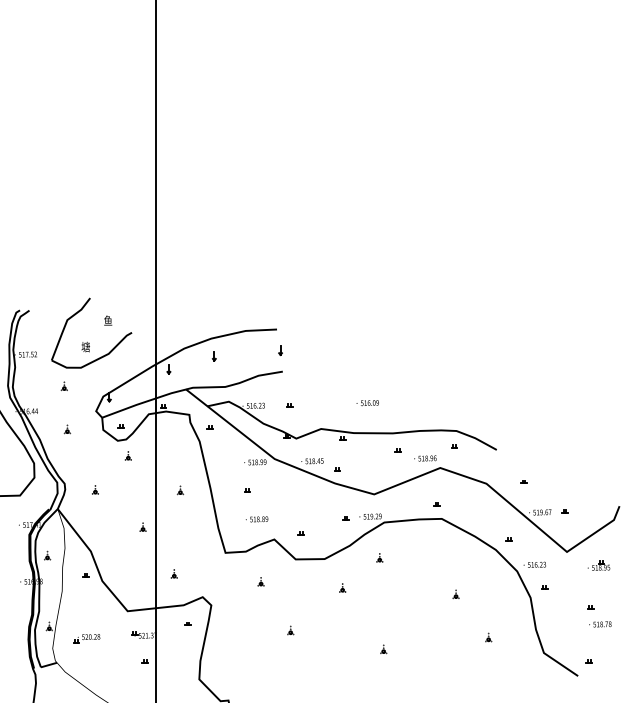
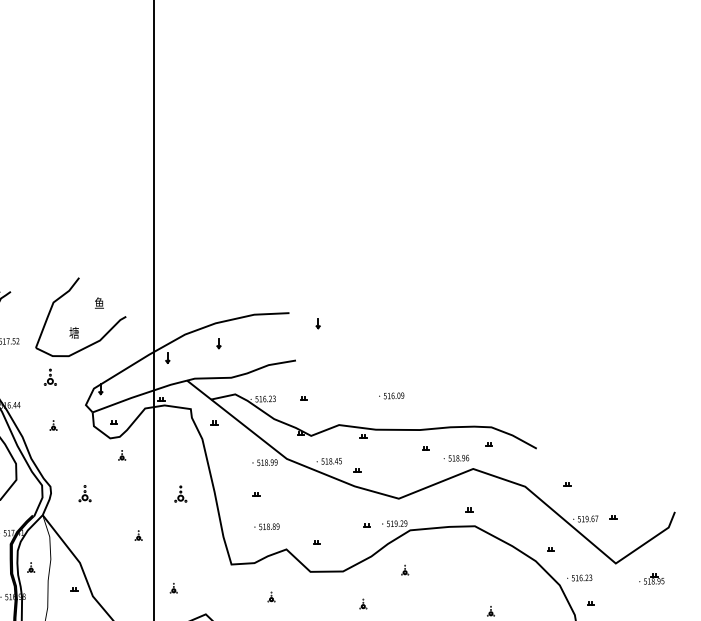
part: (280, 350) -> (318, 323), moved
part: (63, 385) -> (49, 376), size x1.6
part: (95, 489) -> (85, 493), size x1.6
part: (180, 490) -> (180, 494), size x1.6

